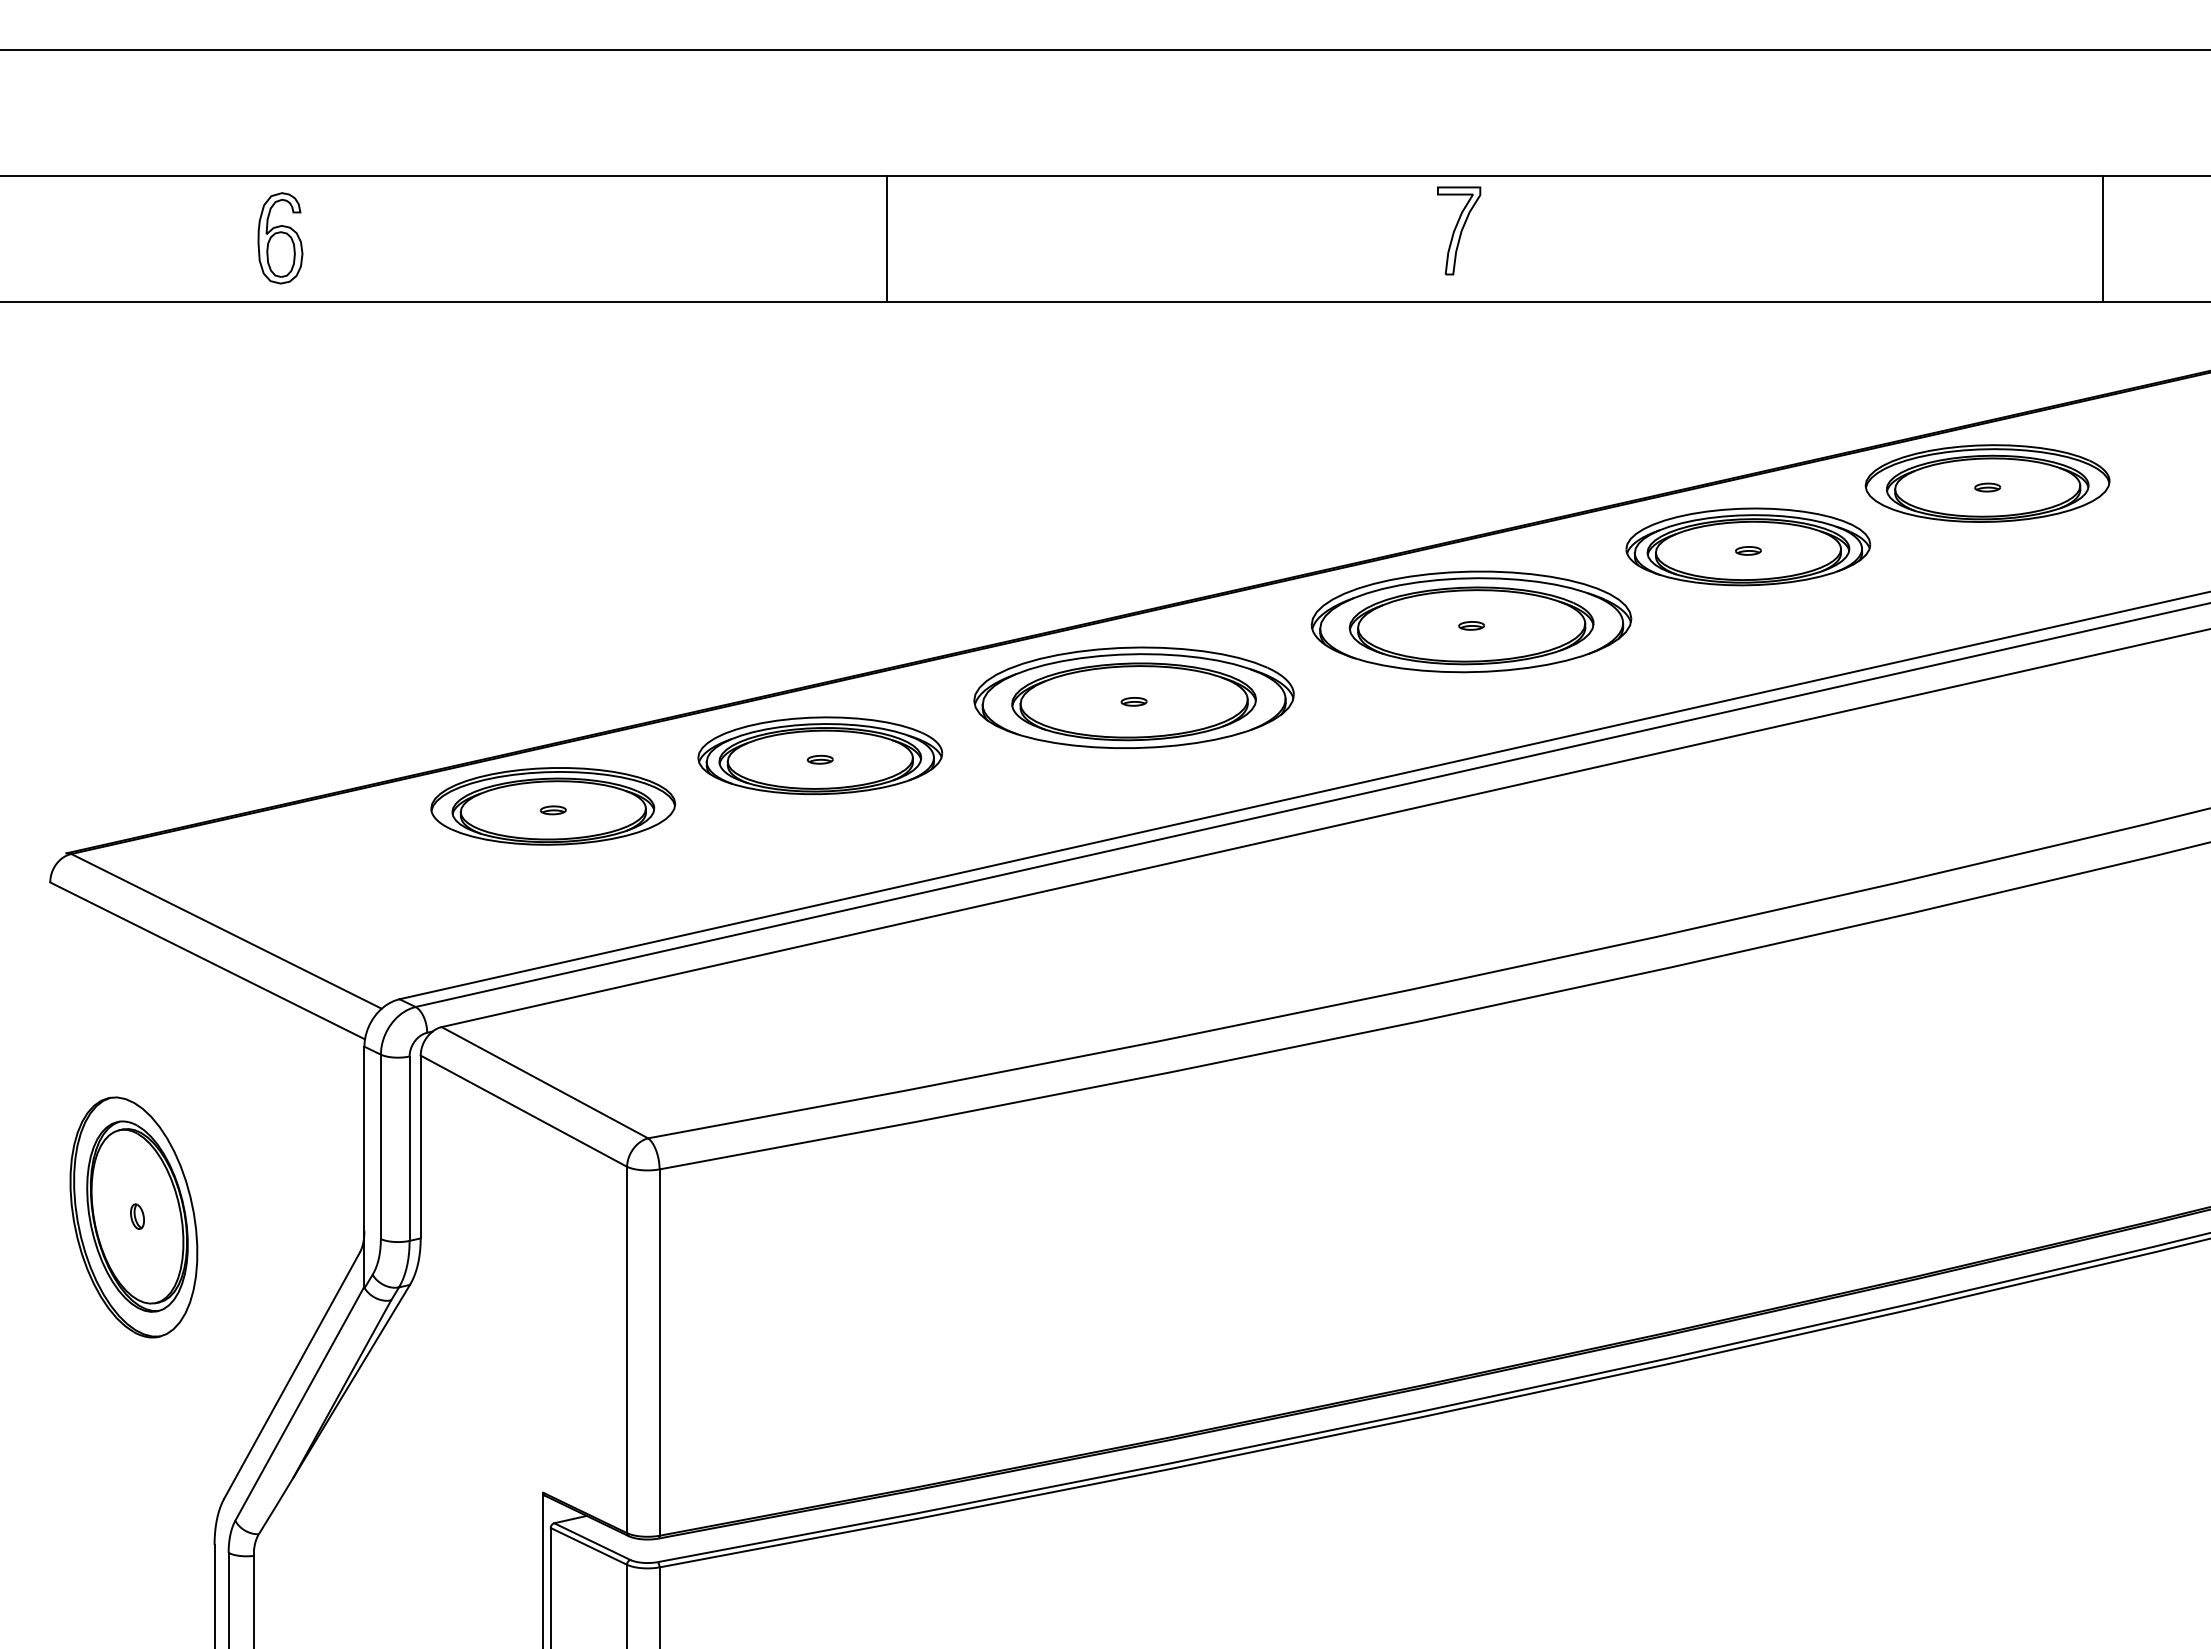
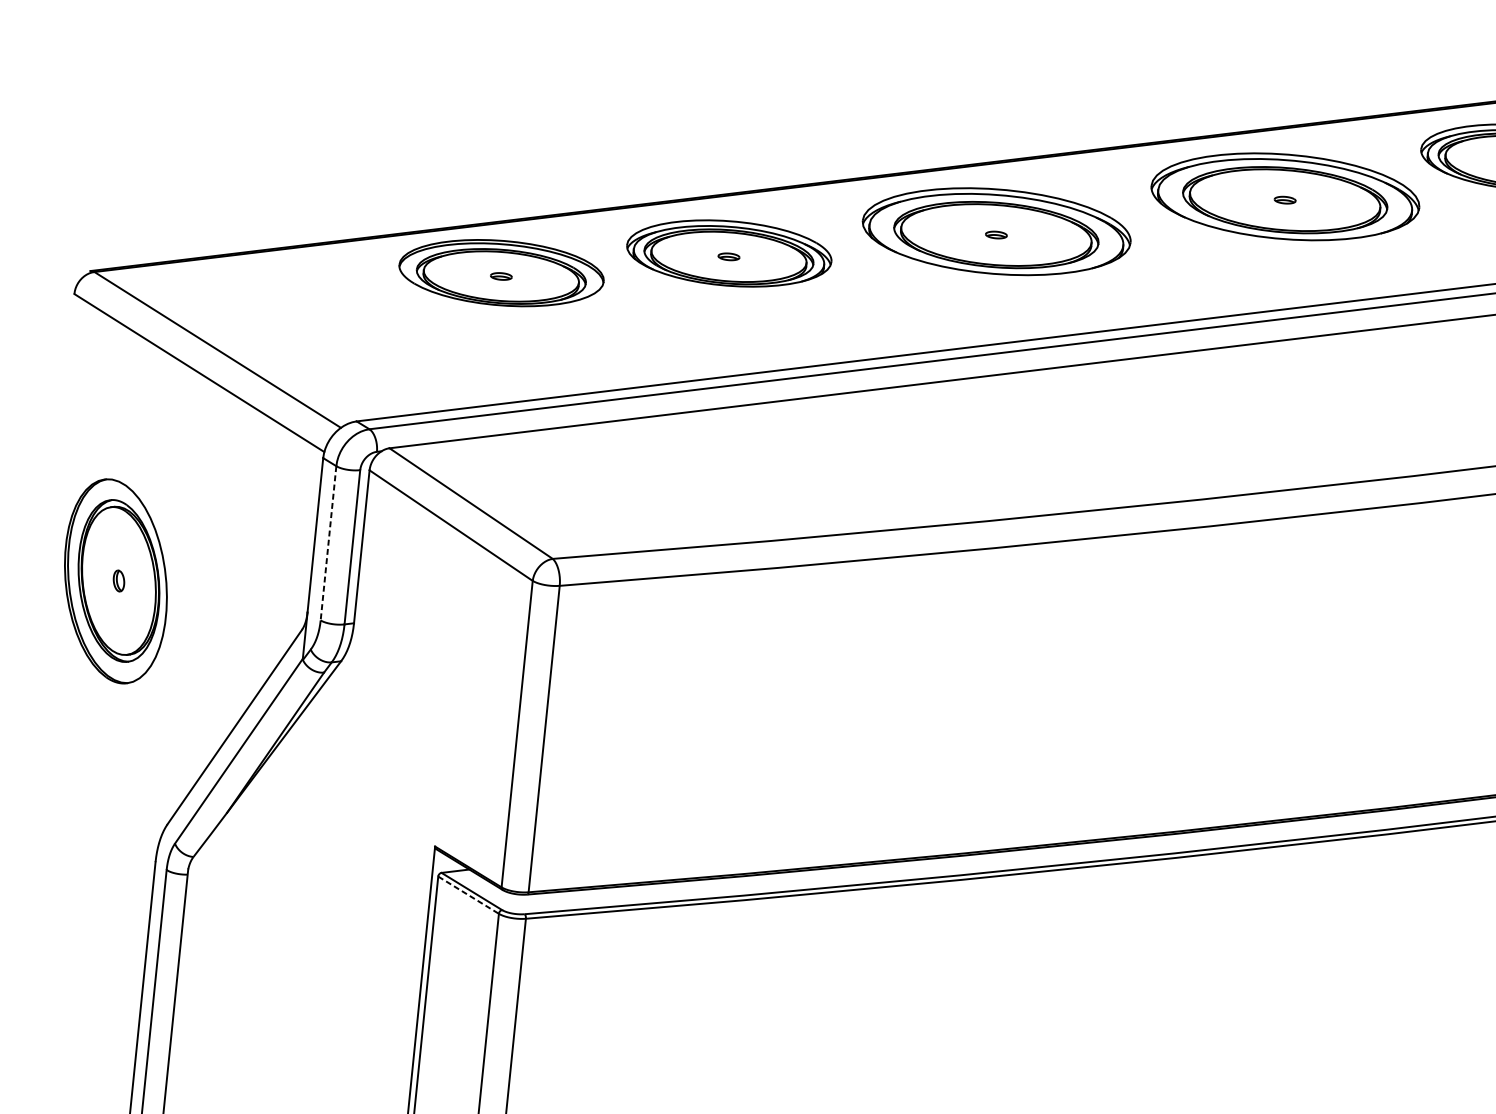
line: (380, 1147) -> (328, 543), solid -> dashed
line: (589, 1546) -> (469, 895), solid -> dashed

